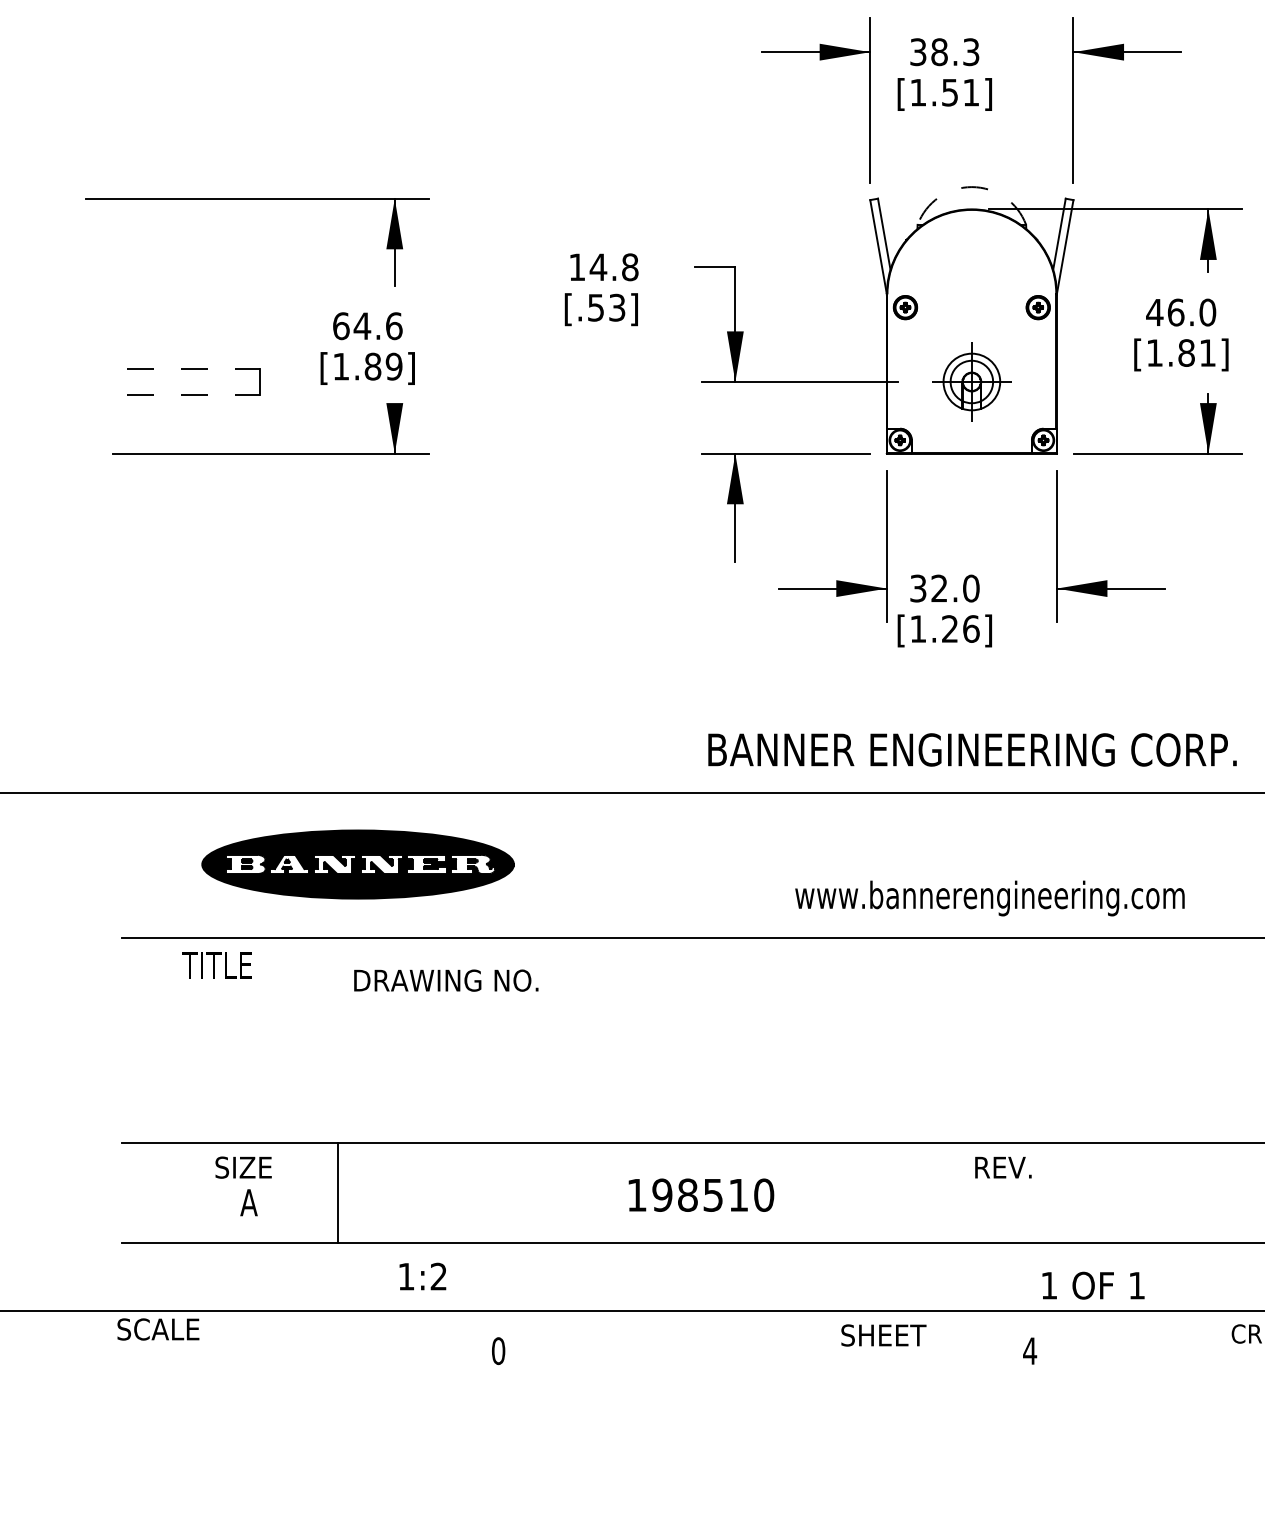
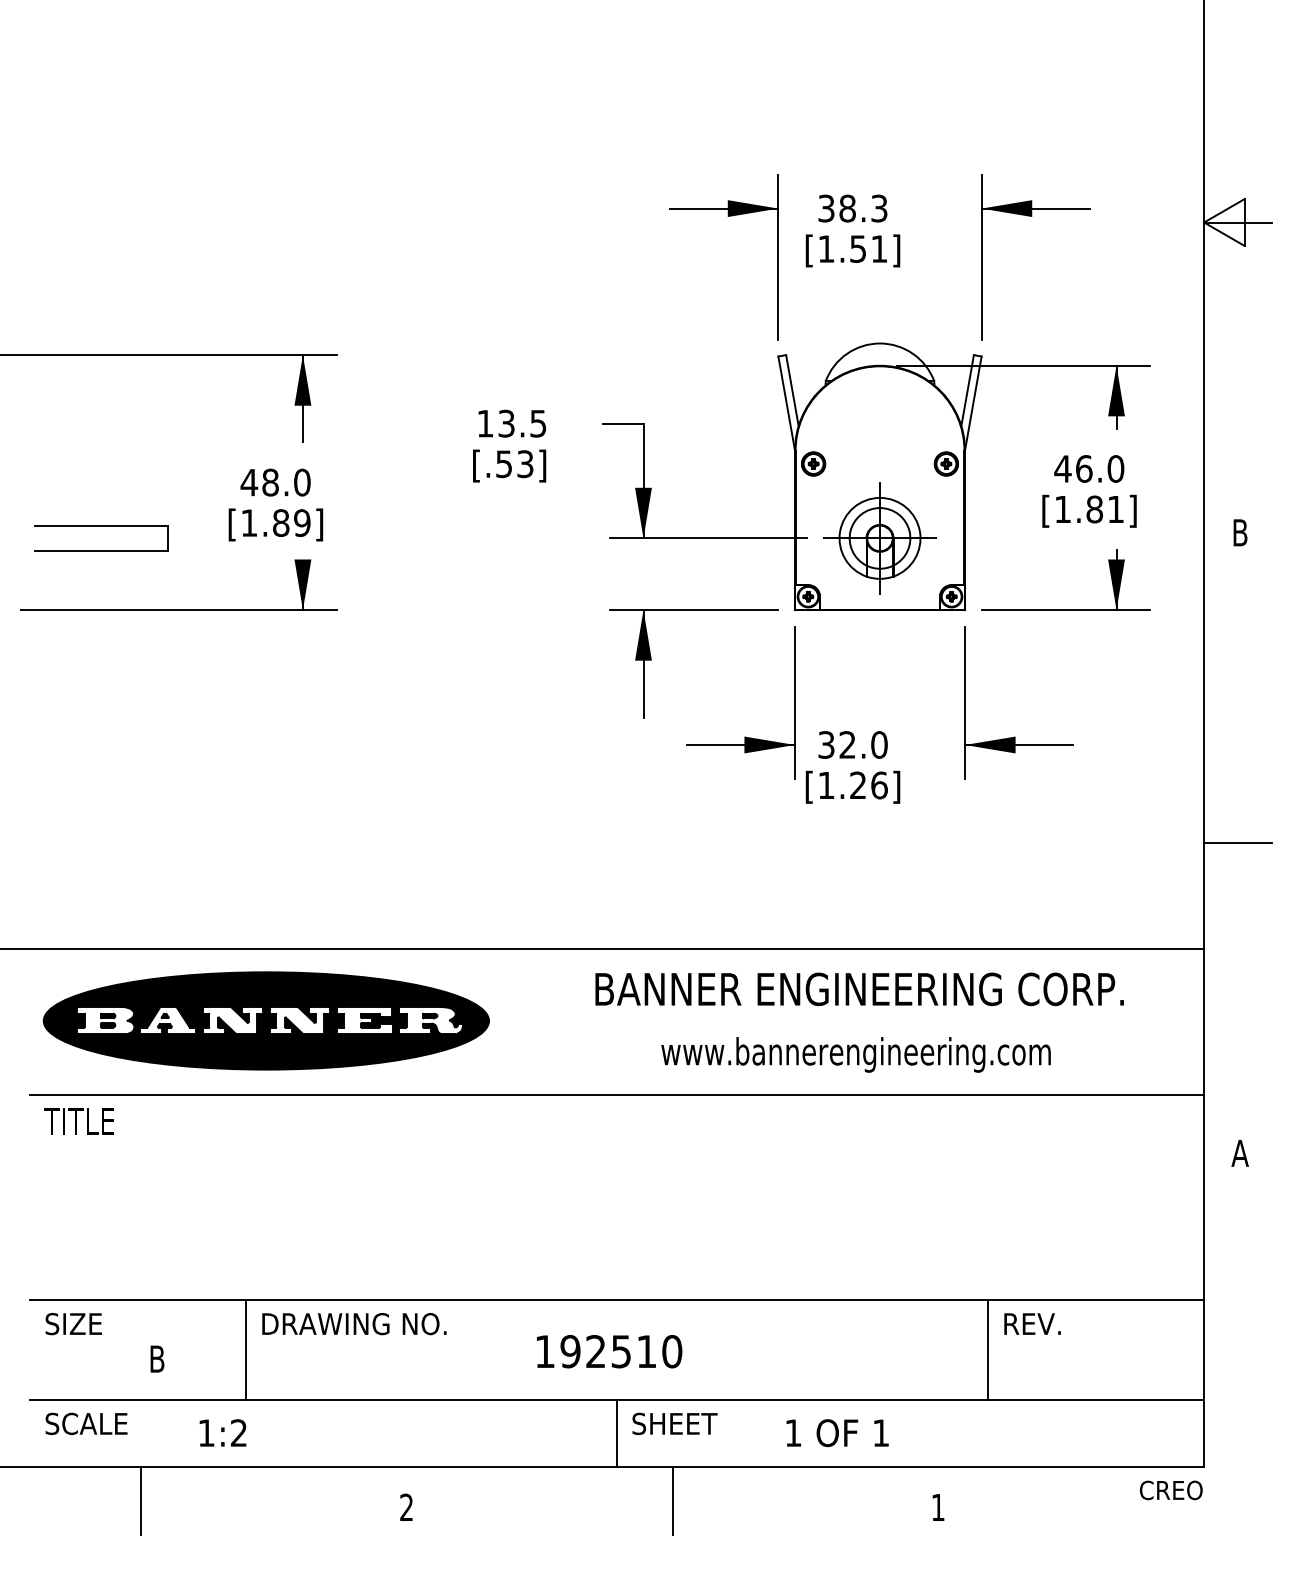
arc: (972, 187) -> (880, 343), dashed -> solid
text: (613, 267) -> (521, 423), 14.8 -> 13.5
text: (367, 326) -> (275, 482), 64.6 -> 48.0
line: (194, 369) -> (102, 525), dashed -> solid
part: (971, 382) -> (879, 538), size x1.43
line: (194, 395) -> (102, 551), dashed -> solid
text: (972, 750) -> (859, 989), moved
part: (357, 864) -> (265, 1020), size x1.43
text: (989, 898) -> (855, 1054), moved
text: (216, 965) -> (78, 1121), moved
text: (446, 981) -> (354, 1324), moved
text: (1003, 1167) -> (1032, 1323), moved
text: (243, 1168) -> (73, 1324), moved
line: (1080, 1193) -> (988, 1349), added
text: (687, 1195) -> (595, 1351), 198510 -> 192510
text: (248, 1202) -> (156, 1358), A -> B
text: (422, 1276) -> (222, 1432), moved
line: (709, 1277) -> (617, 1433), added
text: (1093, 1286) -> (837, 1433), moved
text: (158, 1329) -> (86, 1423), moved
text: (883, 1335) -> (674, 1423), moved
line: (232, 1344) -> (140, 1500), added
line: (764, 1344) -> (672, 1500), added
text: (498, 1351) -> (406, 1507), 0 -> 2
text: (1030, 1351) -> (938, 1507), 4 -> 1

